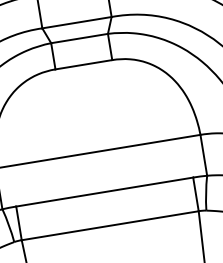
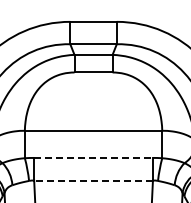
line: (106, 191) -> (94, 157), solid -> dashed
line: (110, 225) -> (93, 180), solid -> dashed

